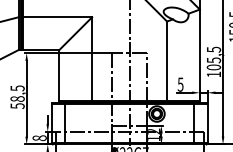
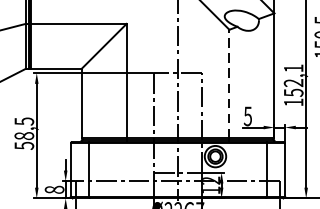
text: (213, 58) -> (293, 80), 105,5 -> 152,1
line: (167, 61) -> (229, 84), solid -> dashed

